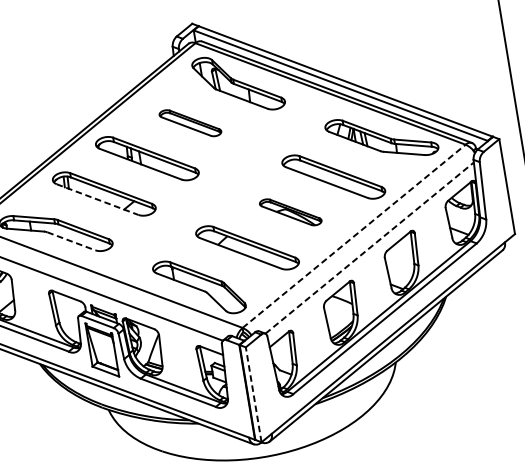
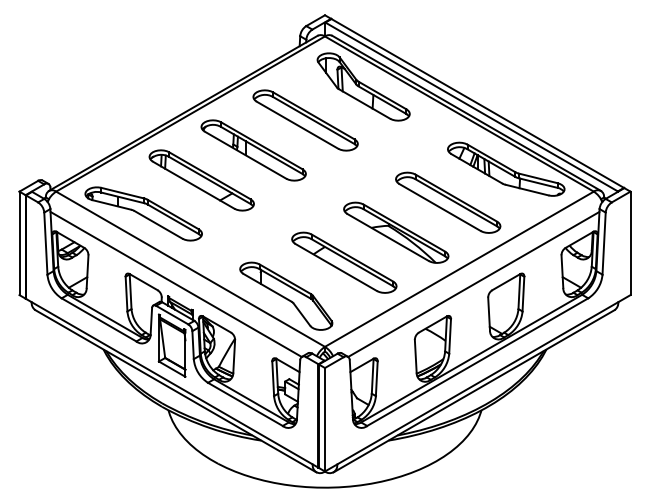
part: (190, 123) -> (305, 120), size x1.67
line: (98, 199) -> (194, 185), dashed -> solid
part: (290, 212) -> (396, 232), size x1.67
line: (354, 236) -> (459, 269), dashed -> solid
line: (71, 240) -> (158, 224), dashed -> solid
line: (370, 248) -> (474, 284), dashed -> solid
line: (253, 394) -> (324, 419), dashed -> solid

